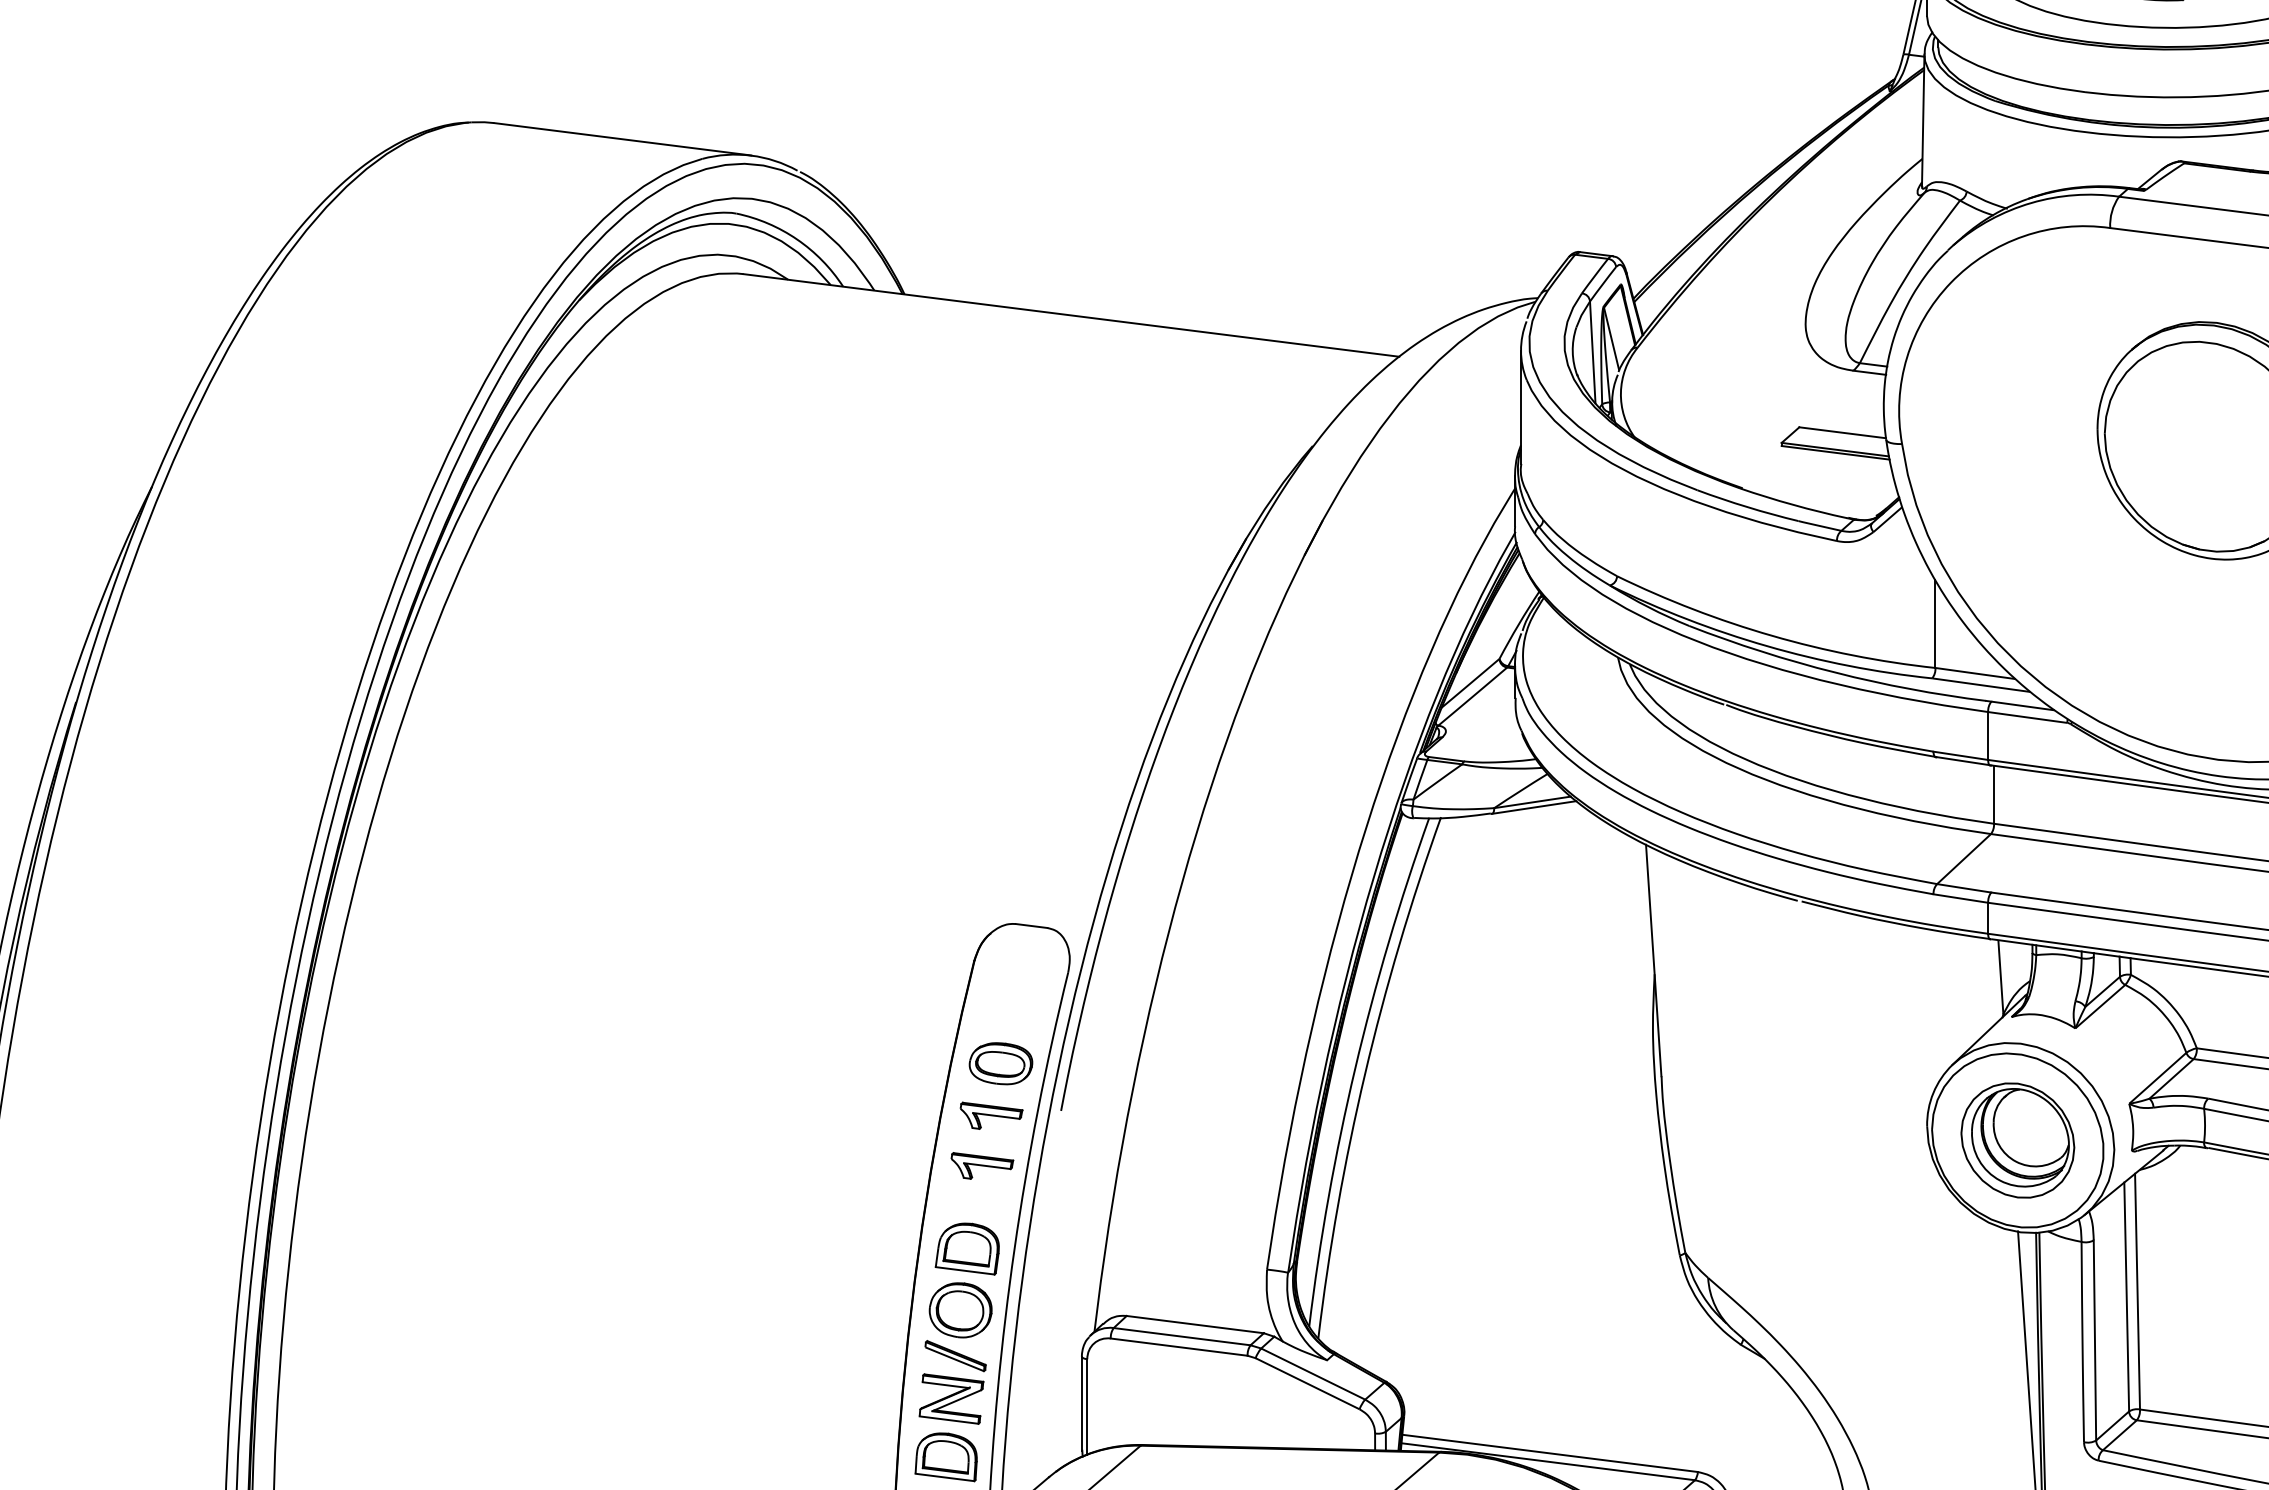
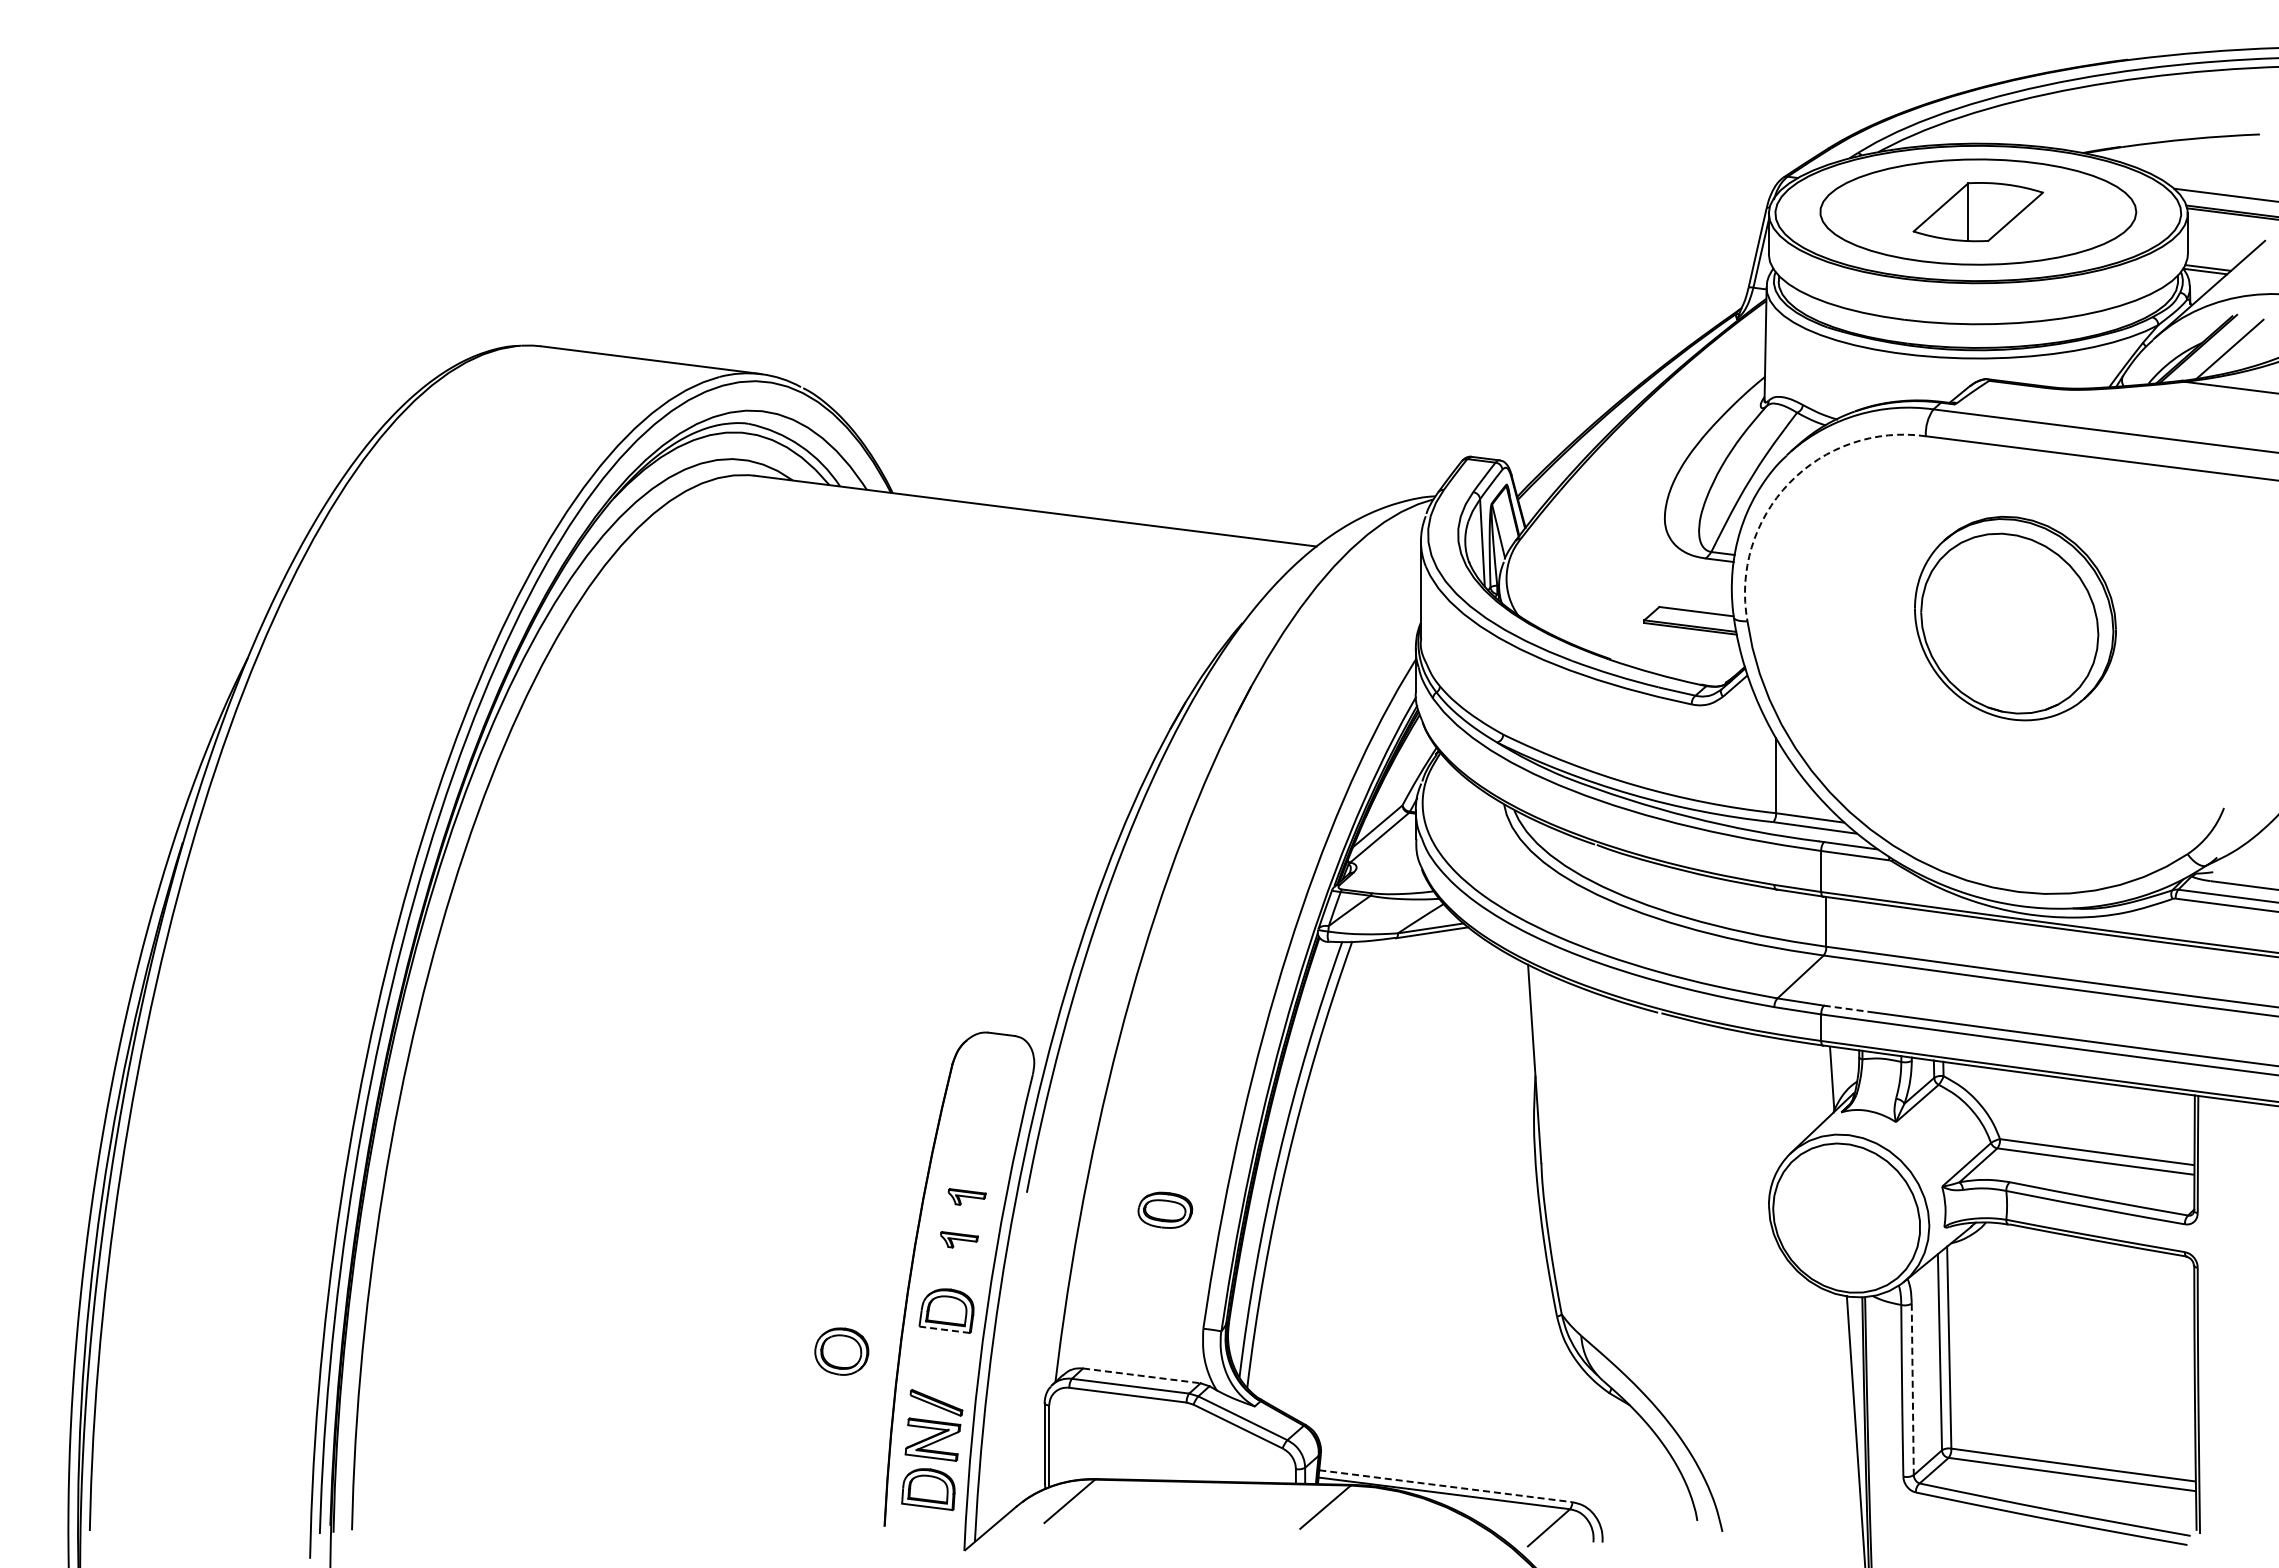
arc: (1951, 283) -> (1789, 483), solid -> dashed
line: (2018, 895) -> (1847, 1008), solid -> dashed
part: (1001, 1062) -> (1165, 1209), moved
part: (990, 1115) -> (966, 1196), size x0.7
part: (2017, 1139) -> (1846, 1217), removed
part: (982, 1165) -> (959, 1239), size x0.7
line: (964, 1270) -> (944, 1329), solid -> dashed
part: (960, 1310) -> (841, 1351), moved
line: (1196, 1324) -> (1142, 1375), solid -> dashed
line: (2094, 1340) -> (1912, 1389), solid -> dashed
line: (1549, 1453) -> (1445, 1486), solid -> dashed

